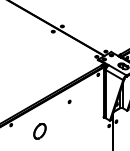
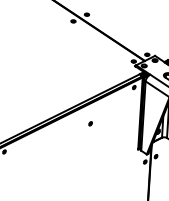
part: (39, 131) -> (44, 163), removed

